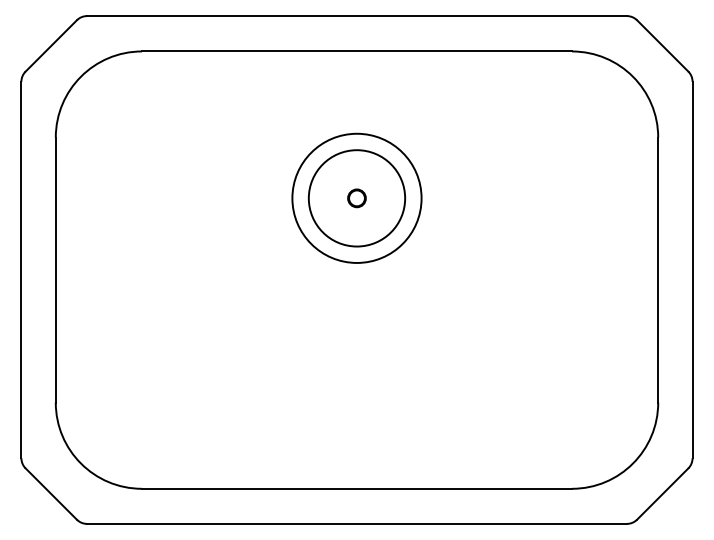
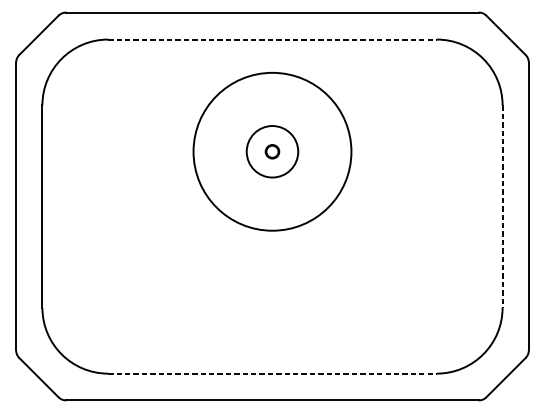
line: (357, 51) -> (272, 39), solid -> dashed
circle: (356, 197) -> (272, 151), size x1.6
circle: (356, 198) -> (272, 151), size x0.7
line: (658, 270) -> (502, 206), solid -> dashed
line: (357, 488) -> (272, 373), solid -> dashed

